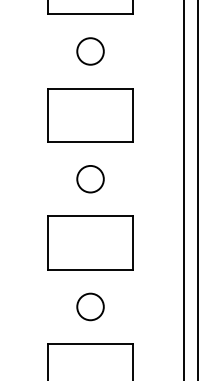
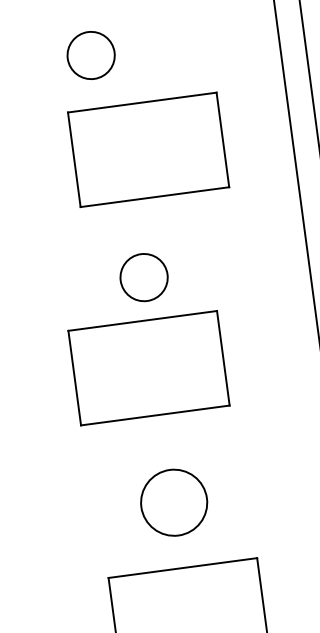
circle: (90, 51) -> (91, 55), moved
part: (90, 115) -> (148, 150), moved
part: (90, 242) -> (148, 367), moved
circle: (90, 306) -> (173, 501), size x1.4

